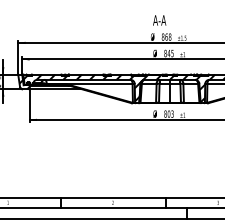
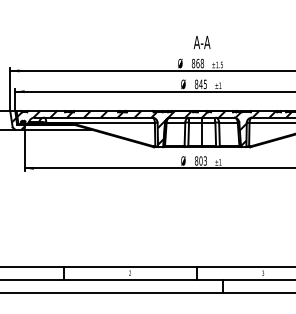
text: (159, 20) -> (201, 42), moved

